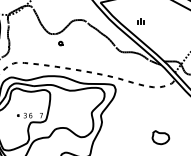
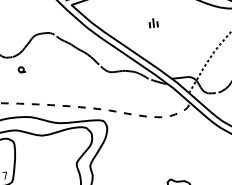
part: (140, 21) -> (152, 23), moved

